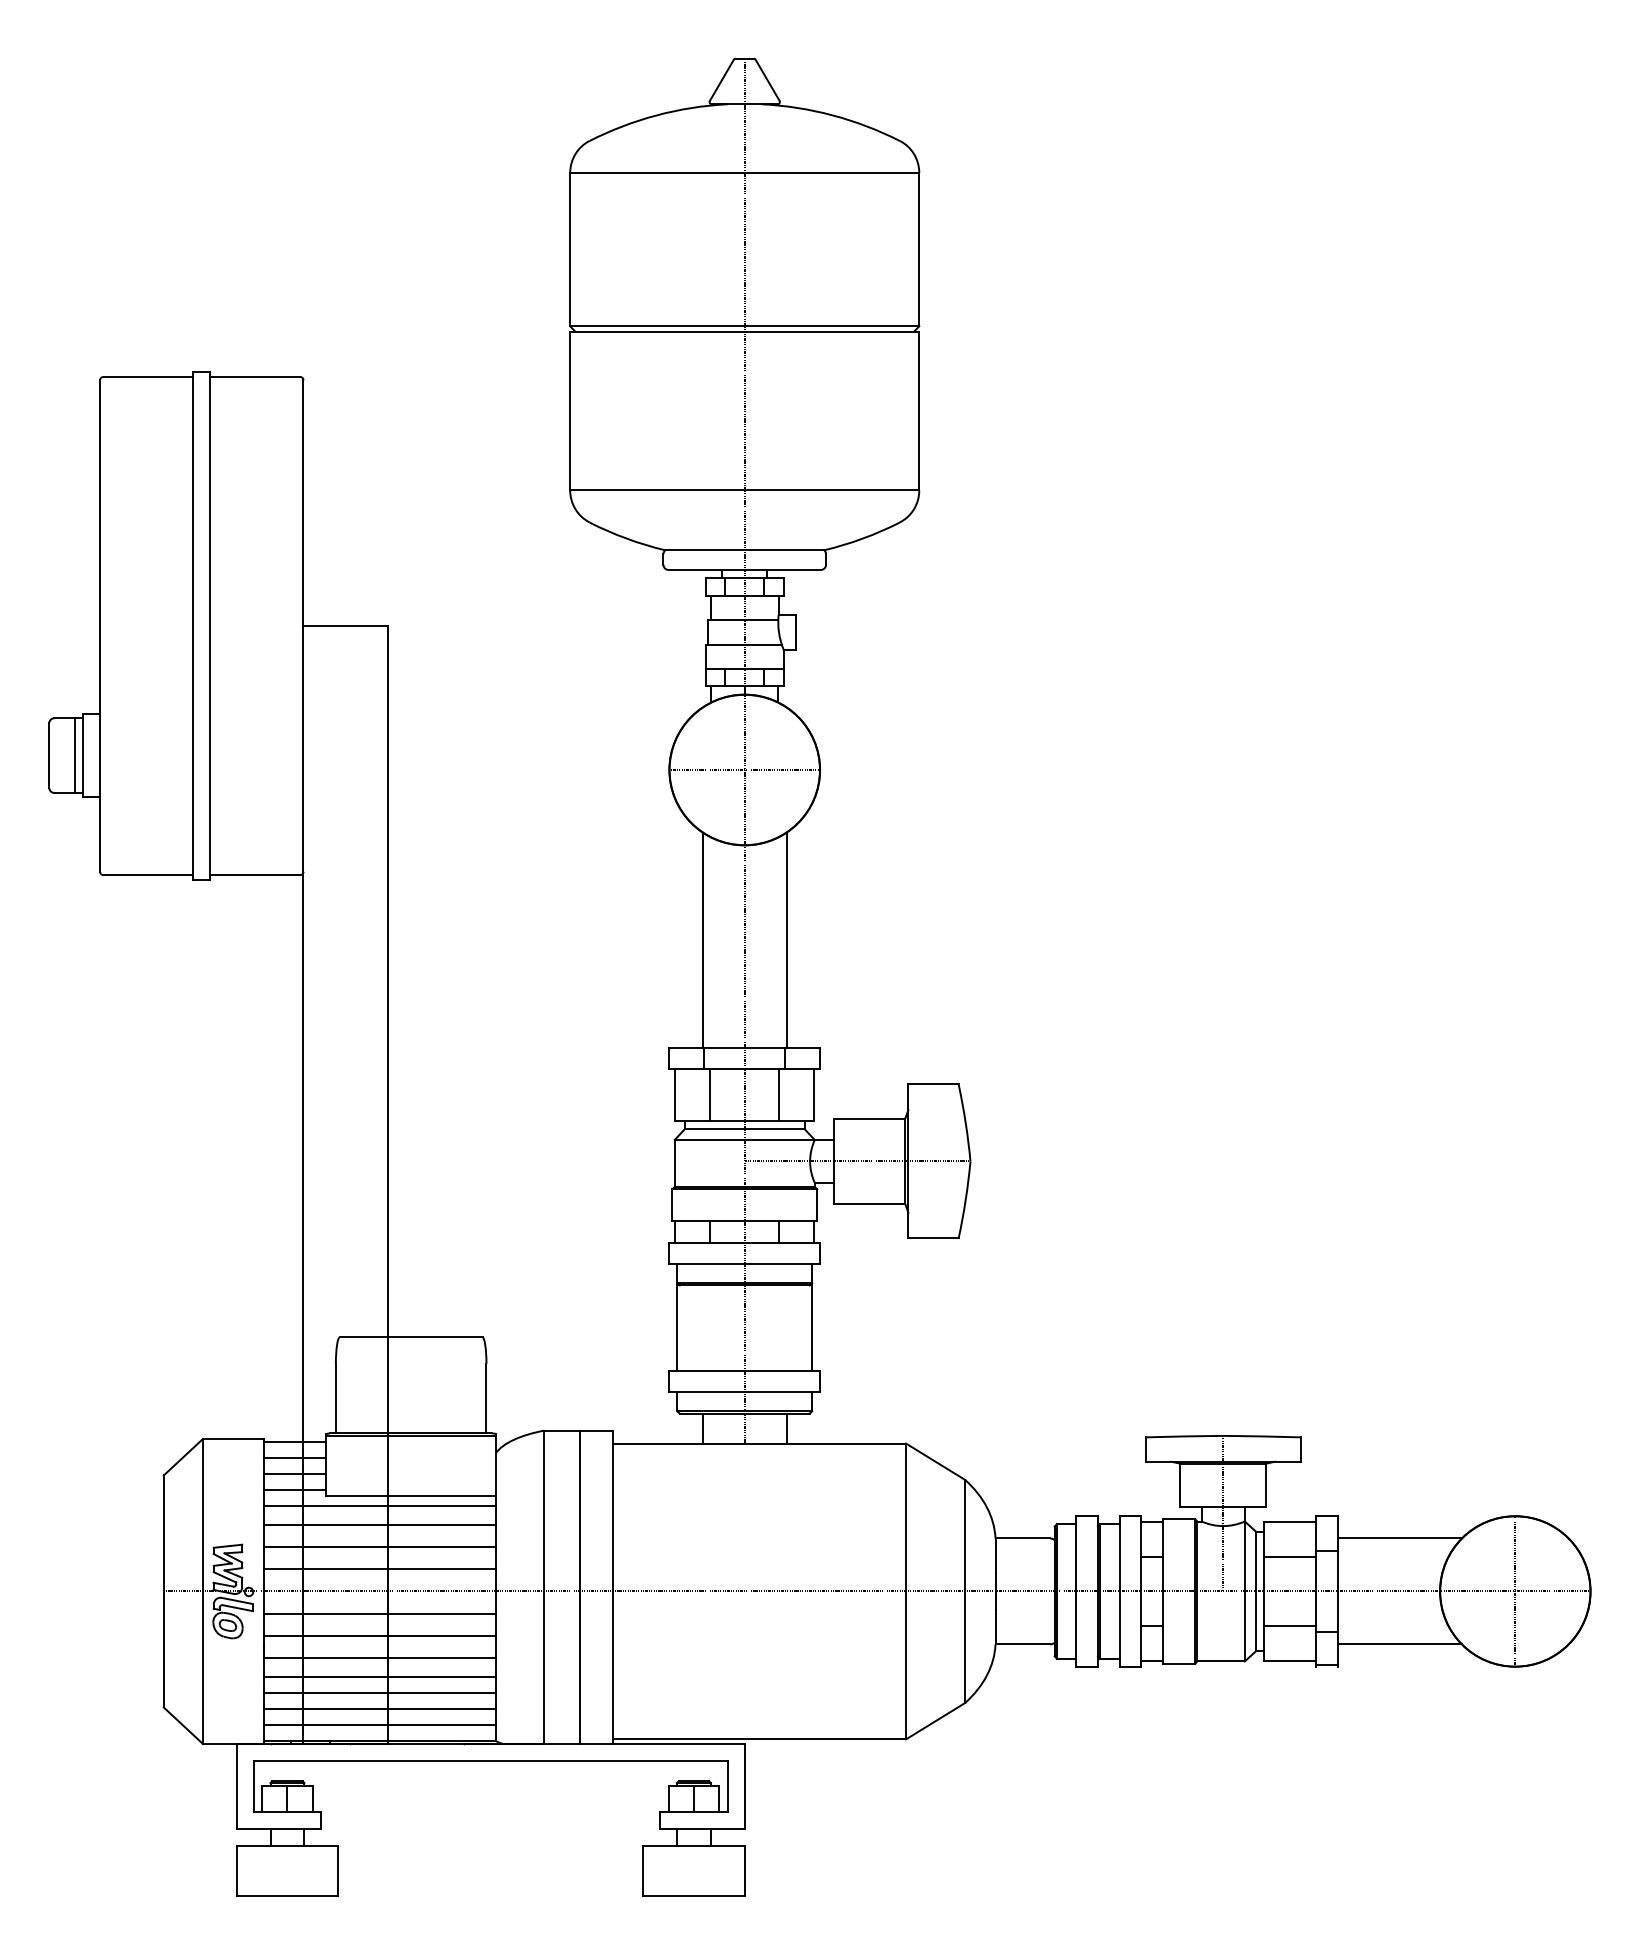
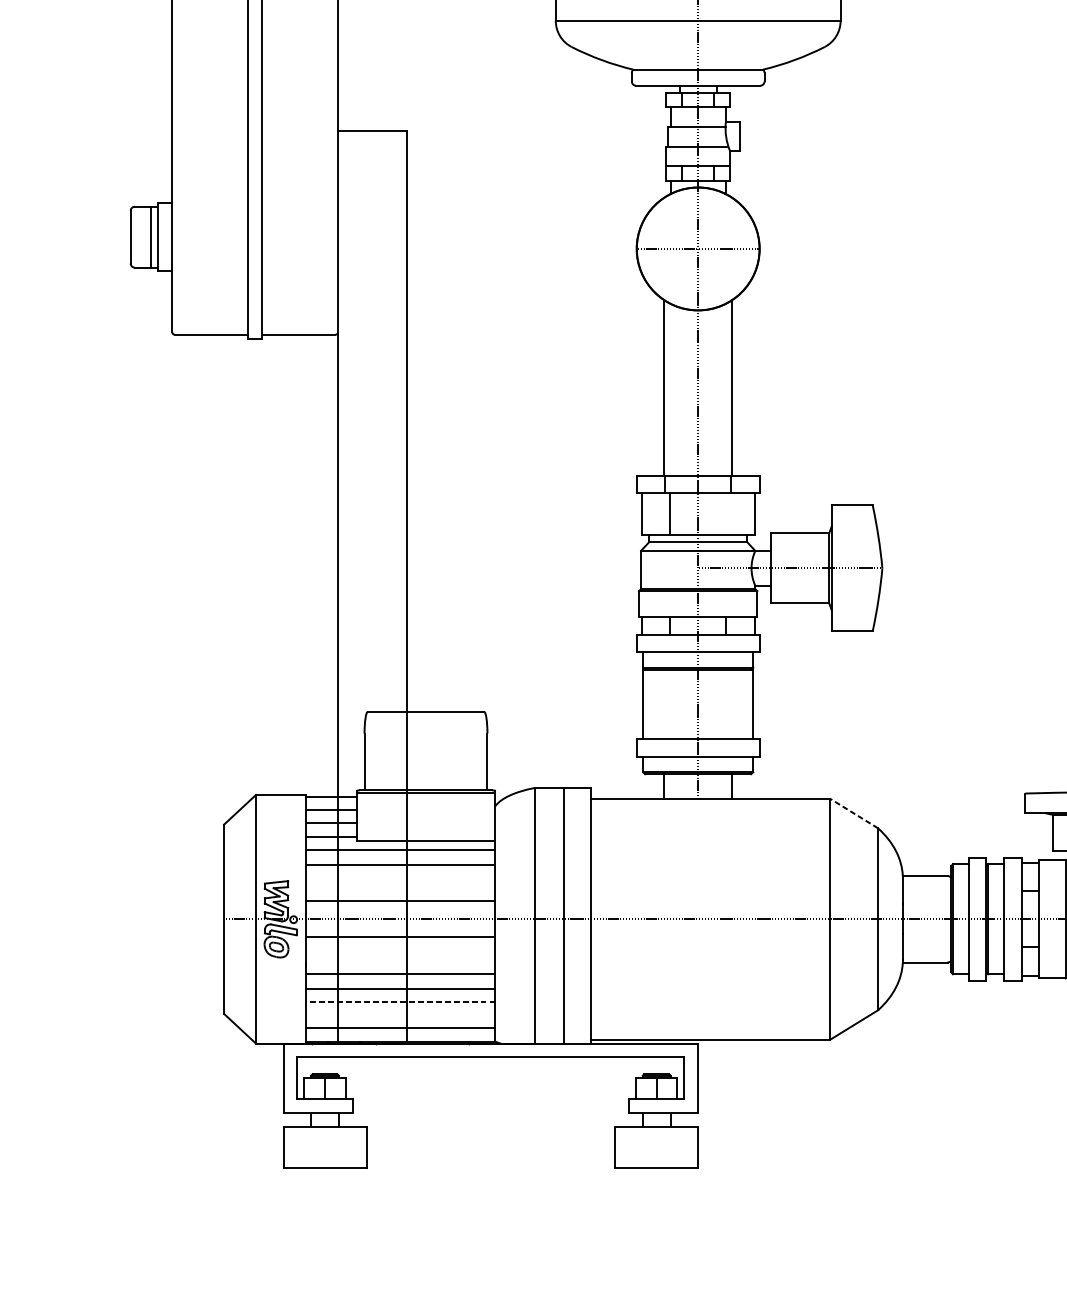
line: (779, 1094) -> (726, 513), removed
line: (935, 1461) -> (853, 813), solid -> dashed
line: (379, 1547) -> (400, 883), removed
line: (379, 1635) -> (400, 955), removed
line: (379, 1692) -> (400, 1001), solid -> dashed
line: (379, 1709) -> (400, 1015), removed

